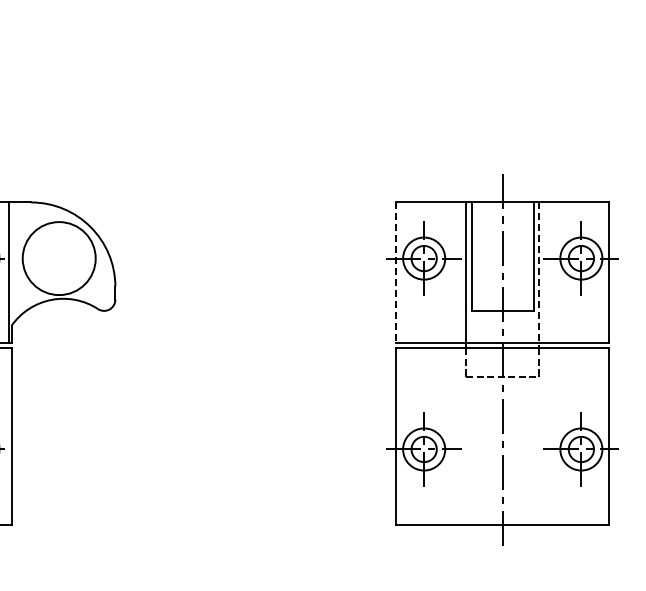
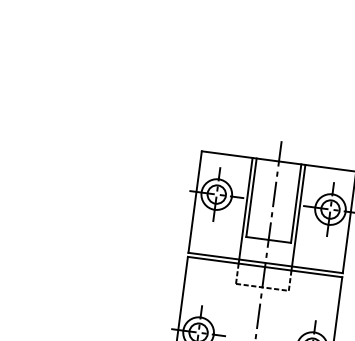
line: (396, 273) -> (195, 202), dashed -> solid
line: (539, 275) -> (298, 217), dashed -> solid

